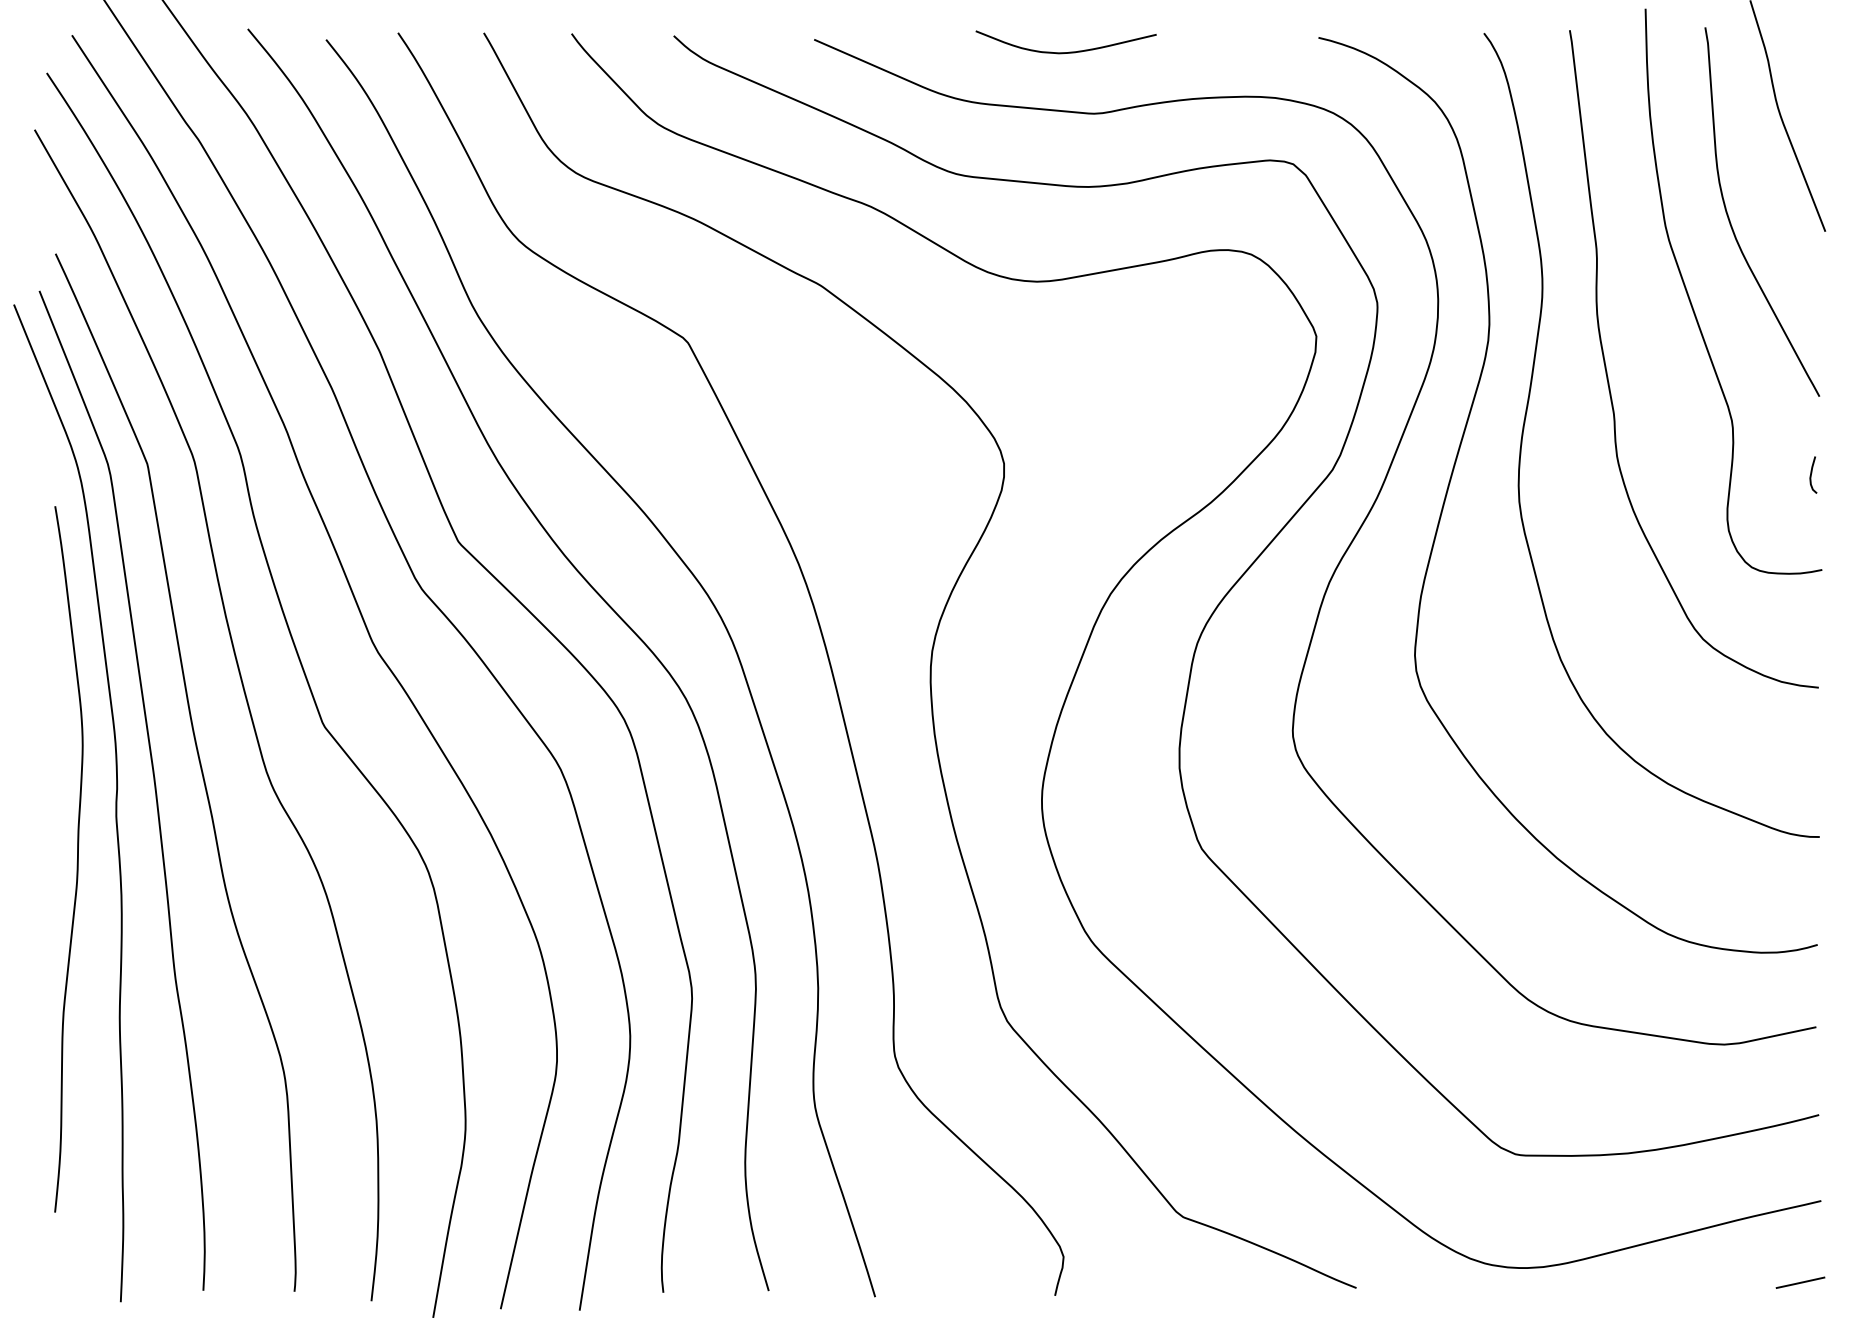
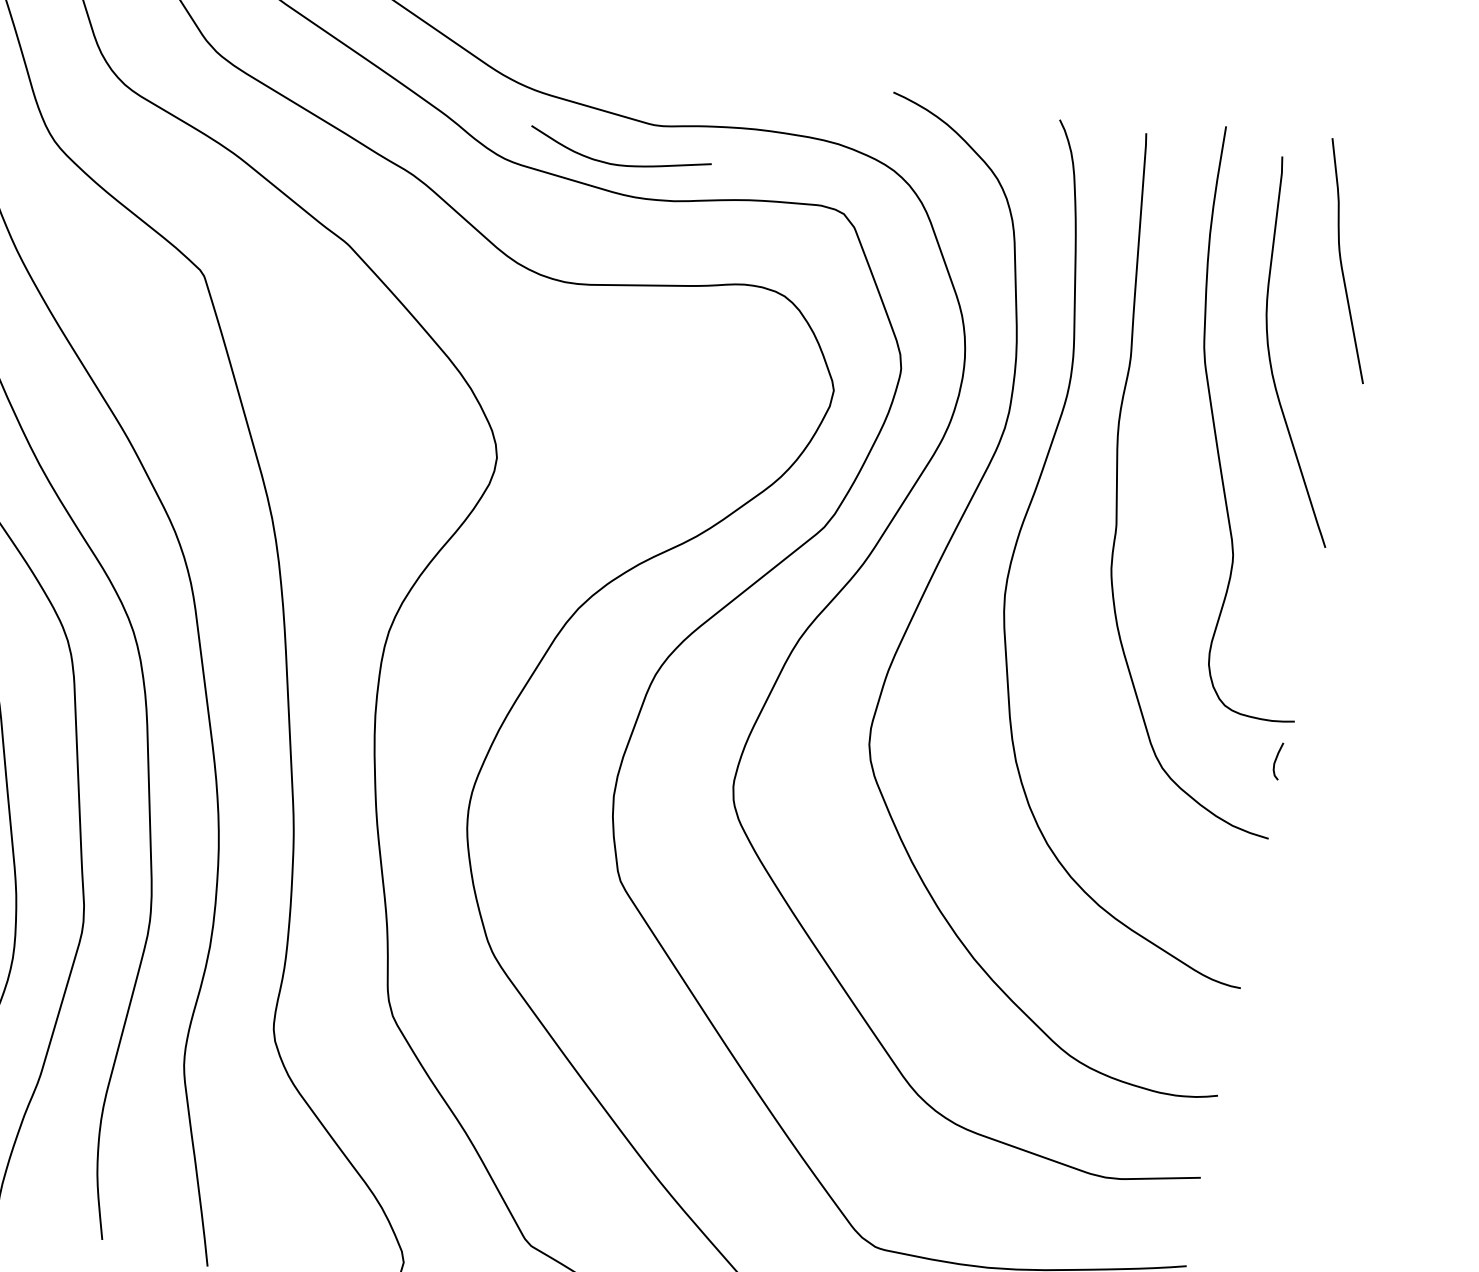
curve: (1069, 51) -> (621, 164), moved
curve: (1812, 473) -> (1277, 759), moved

